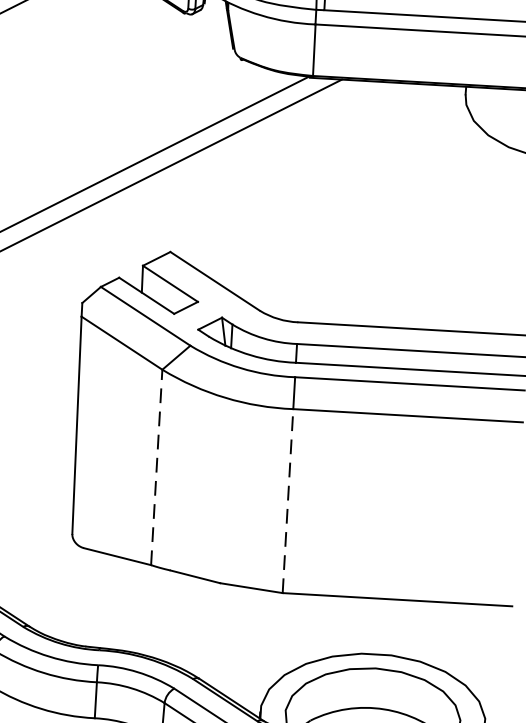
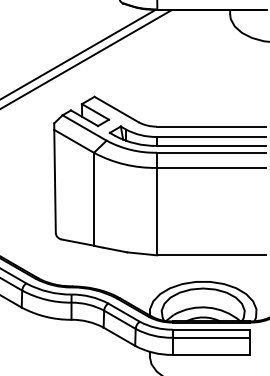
line: (155, 465) -> (93, 198), dashed -> solid
line: (288, 500) -> (157, 211), dashed -> solid

